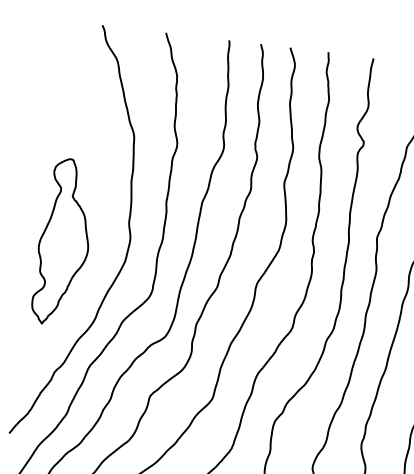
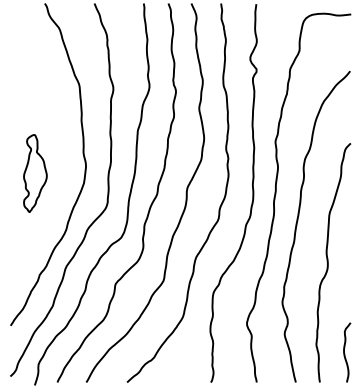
part: (64, 241) -> (35, 173), size x0.6

